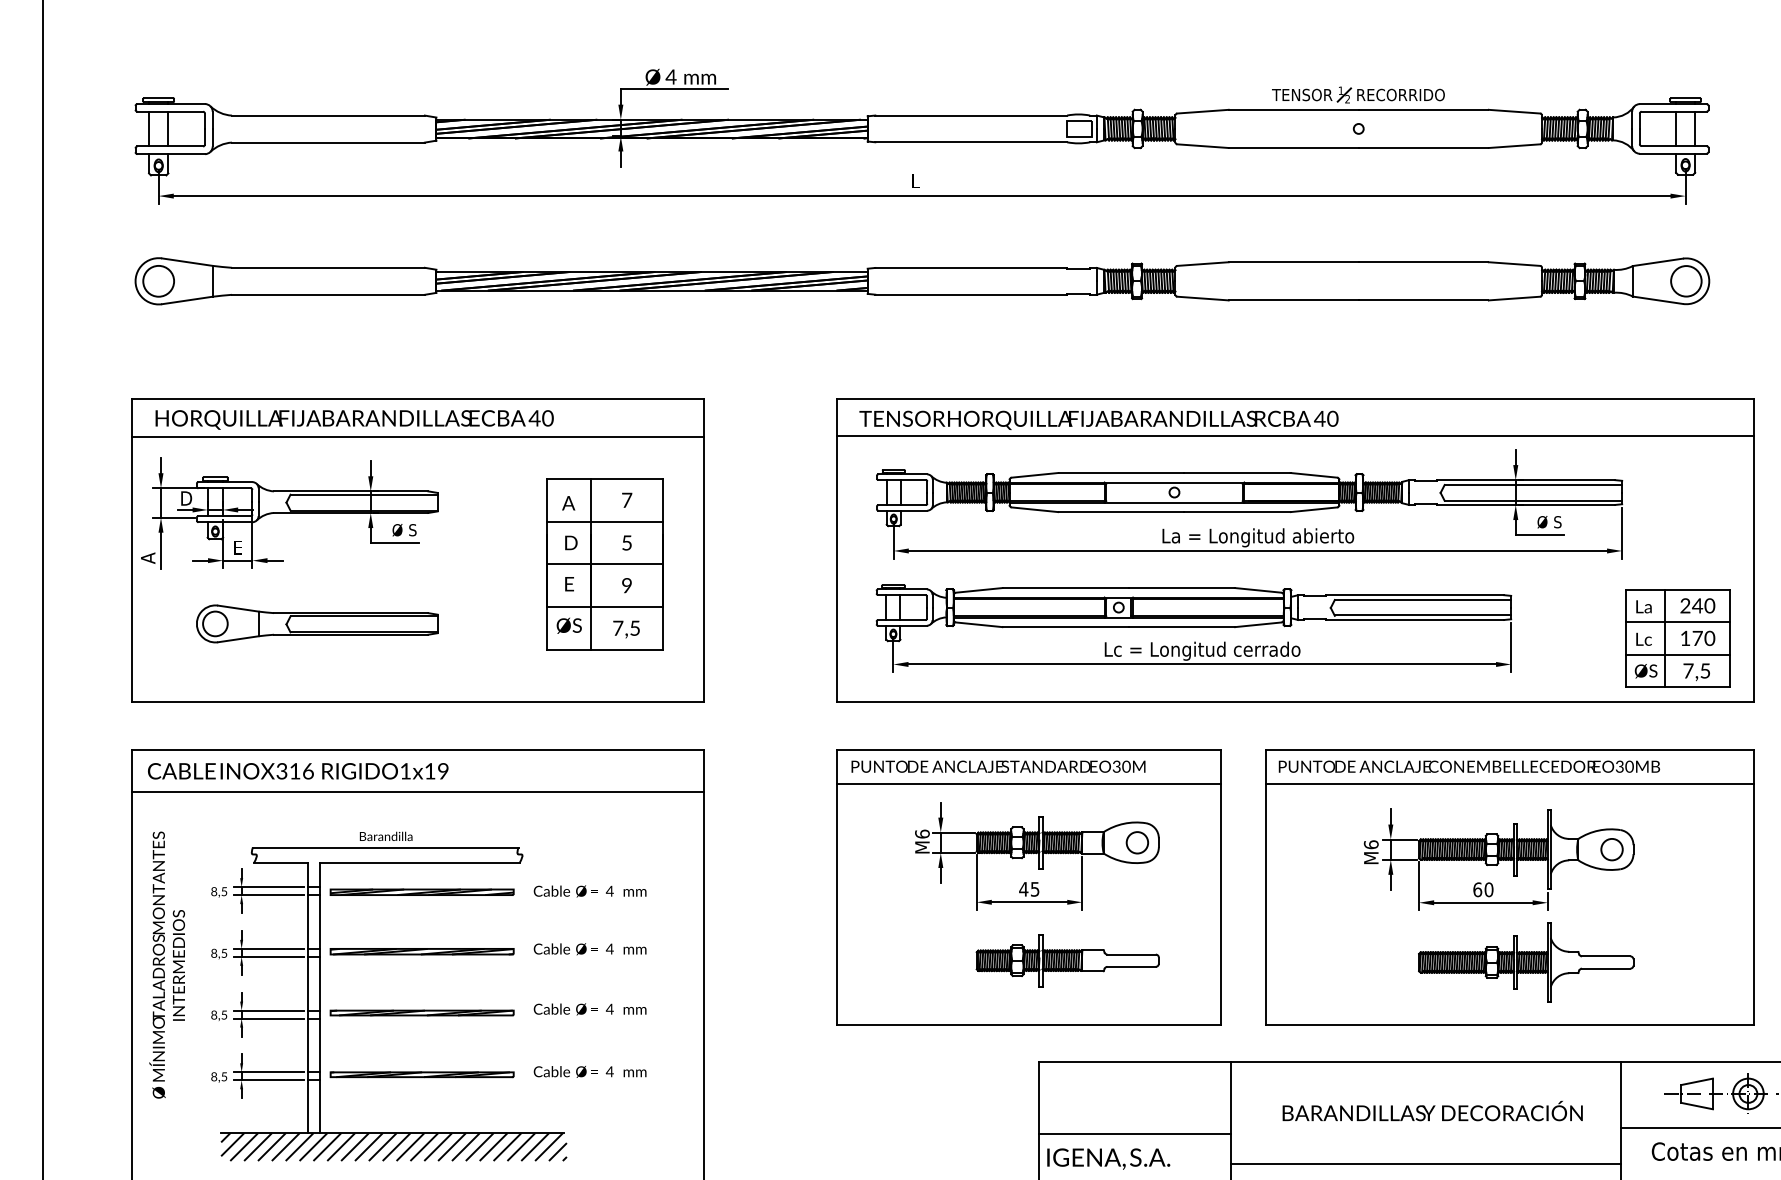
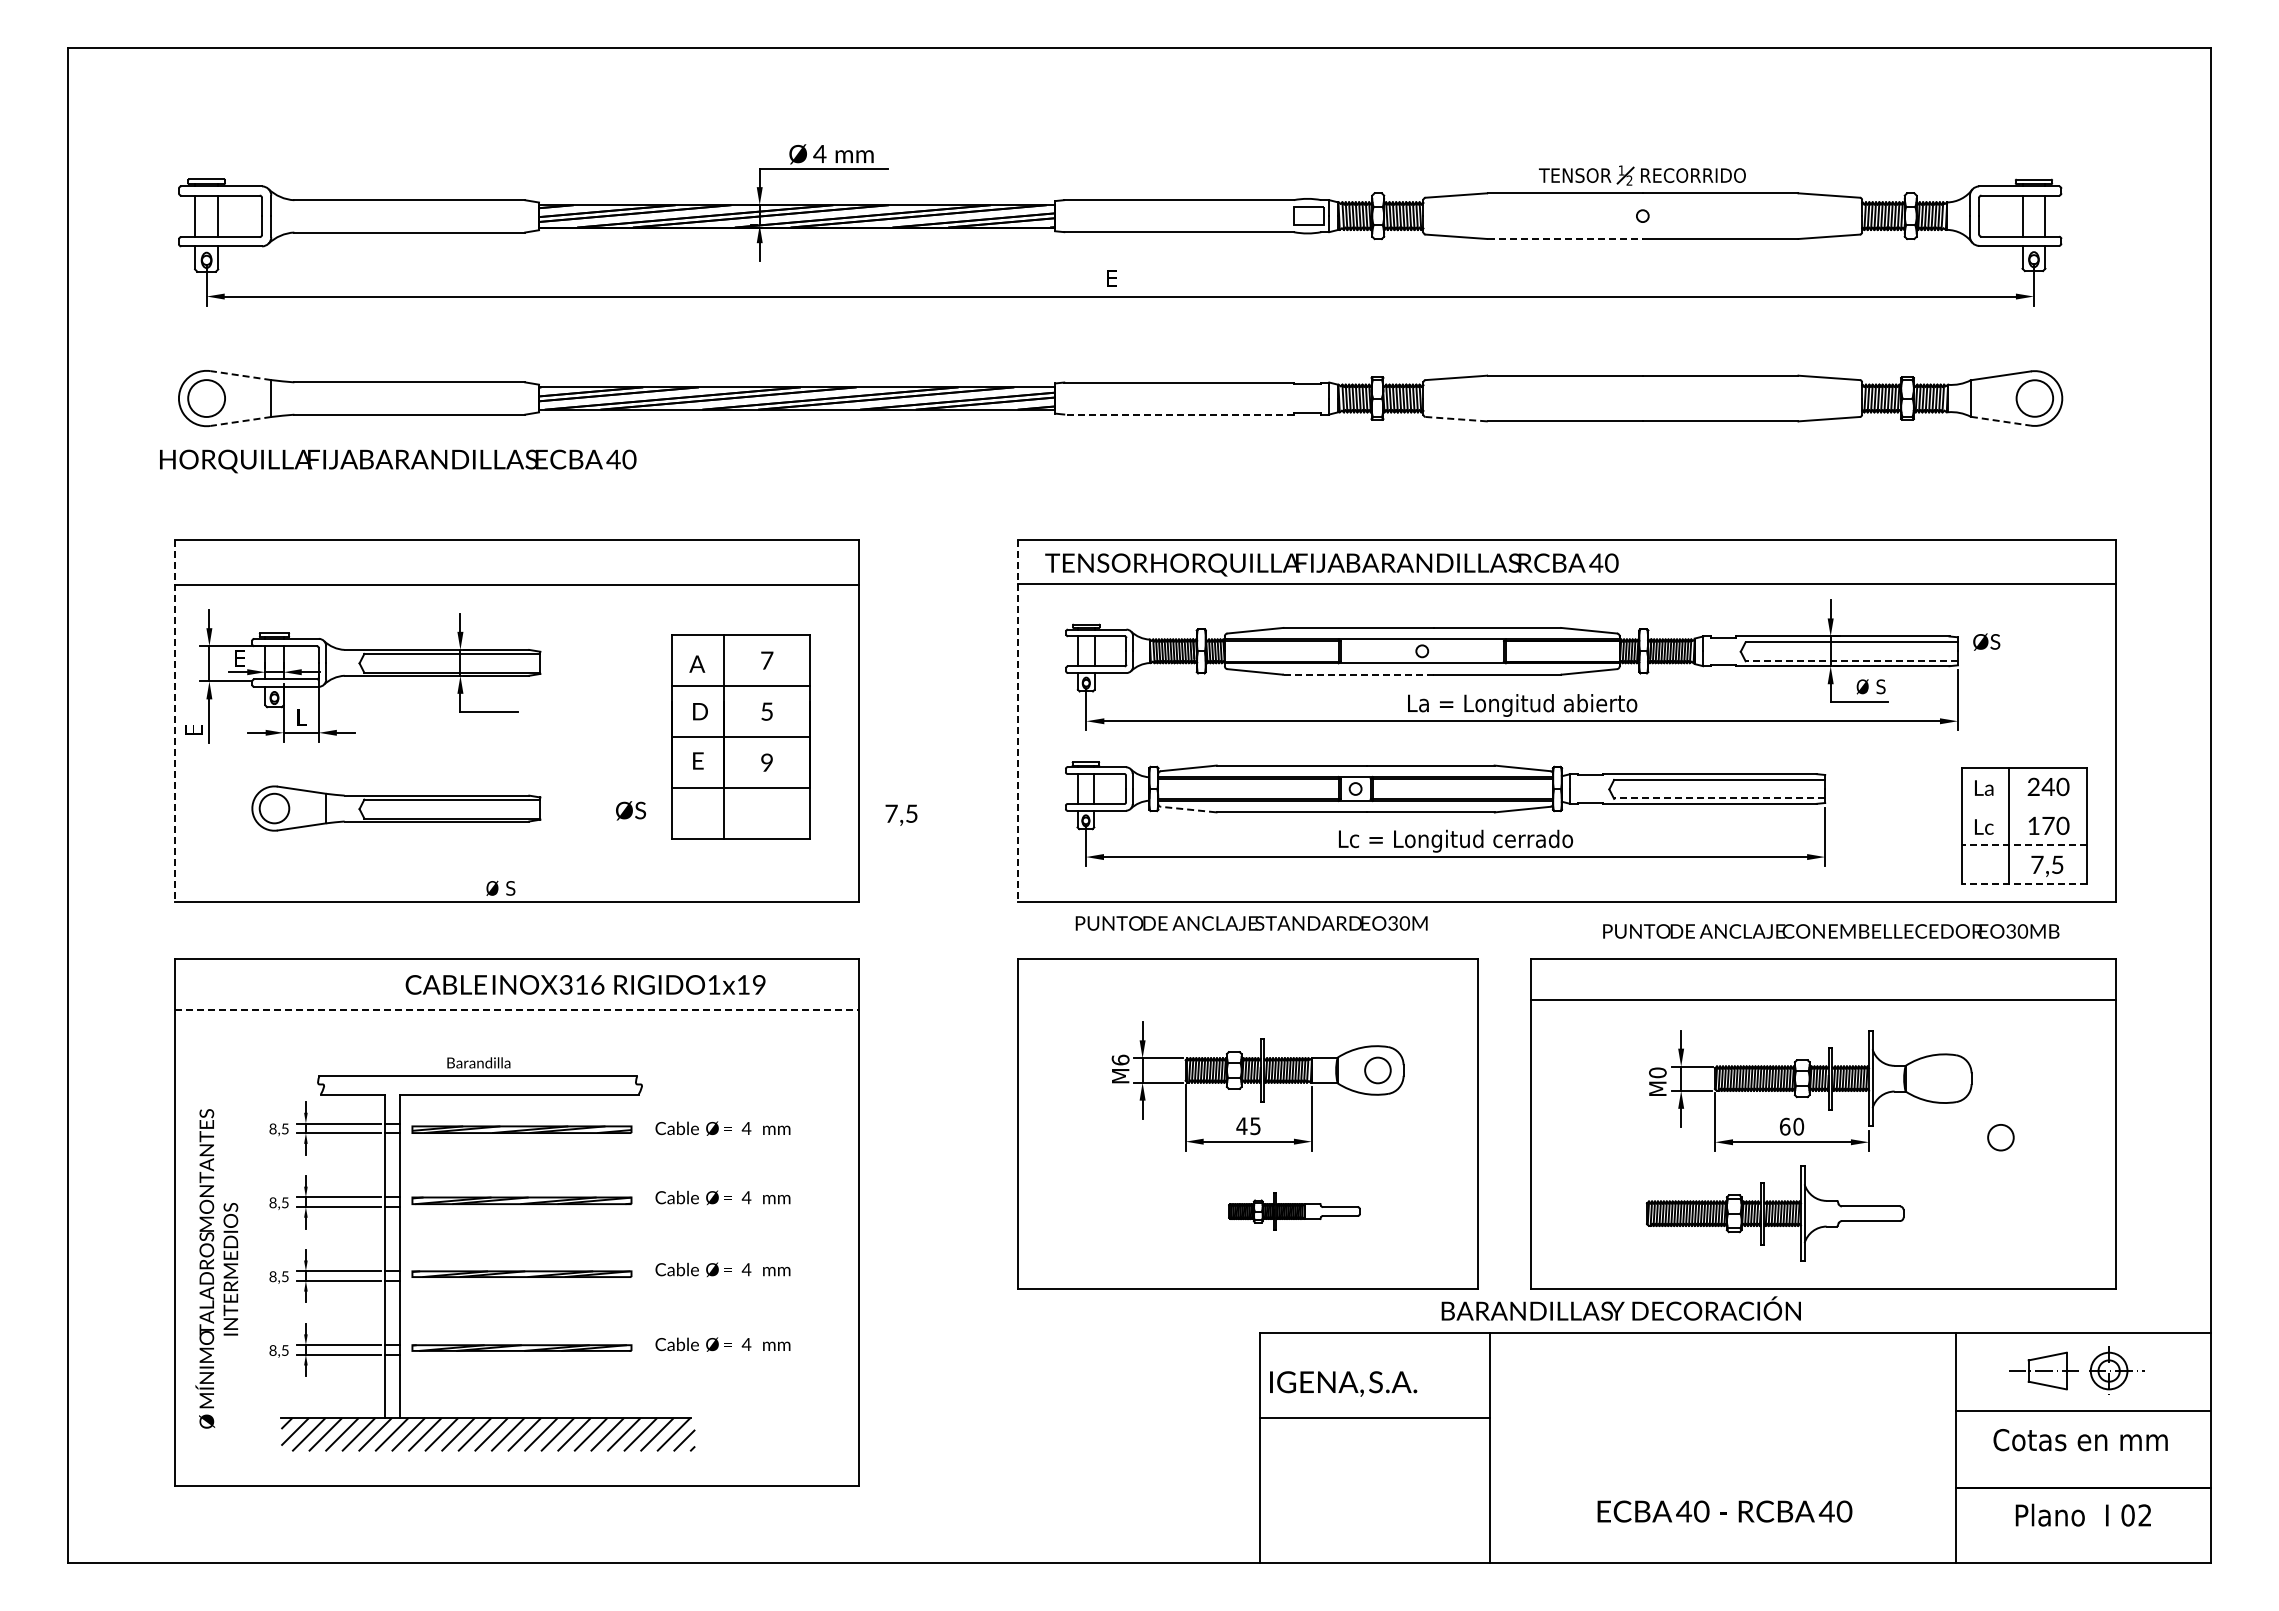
line: (1294, 148) -> (1565, 239), solid -> dashed
text: (915, 181) -> (1112, 278), L -> E
line: (186, 262) -> (240, 375), solid -> dashed
line: (971, 294) -> (1179, 414), solid -> dashed
line: (1203, 298) -> (1456, 419), solid -> dashed
line: (186, 300) -> (240, 421), solid -> dashed
line: (1658, 300) -> (2001, 421), solid -> dashed
text: (354, 419) -> (398, 461), moved
text: (186, 498) -> (239, 658), D -> E
line: (1533, 501) -> (1851, 661), solid -> dashed
line: (1122, 511) -> (1359, 674), solid -> dashed
text: (404, 529) -> (500, 887), moved
text: (238, 547) -> (302, 716), E -> L
line: (132, 551) -> (175, 721), solid -> dashed
line: (836, 551) -> (1017, 721), solid -> dashed
text: (147, 557) -> (193, 729), A -> E
line: (1422, 615) -> (1719, 798), solid -> dashed
line: (1677, 622) -> (2024, 806), removed
line: (979, 624) -> (1188, 809), solid -> dashed
text: (568, 625) -> (630, 810), moved
text: (626, 628) -> (901, 814), moved
line: (1676, 654) -> (2023, 845), solid -> dashed
text: (1645, 670) -> (1986, 641), moved
line: (1676, 687) -> (2023, 884), solid -> dashed
text: (998, 766) -> (1251, 923), moved
text: (1469, 766) -> (1831, 931), moved
text: (298, 770) -> (585, 984), moved
line: (1028, 783) -> (1247, 999), removed
line: (418, 791) -> (517, 1009), solid -> dashed
text: (1371, 844) -> (1657, 1072), M6 -> M0
circle: (1611, 849) -> (2000, 1137), moved
part: (1067, 960) -> (1294, 1211), size x0.6
part: (1525, 962) -> (1774, 1213), moved
text: (166, 964) -> (216, 1268), moved
text: (1432, 1111) -> (1620, 1308), moved
text: (1108, 1158) -> (1343, 1383), moved
line: (1426, 1164) -> (1723, 1455), removed

